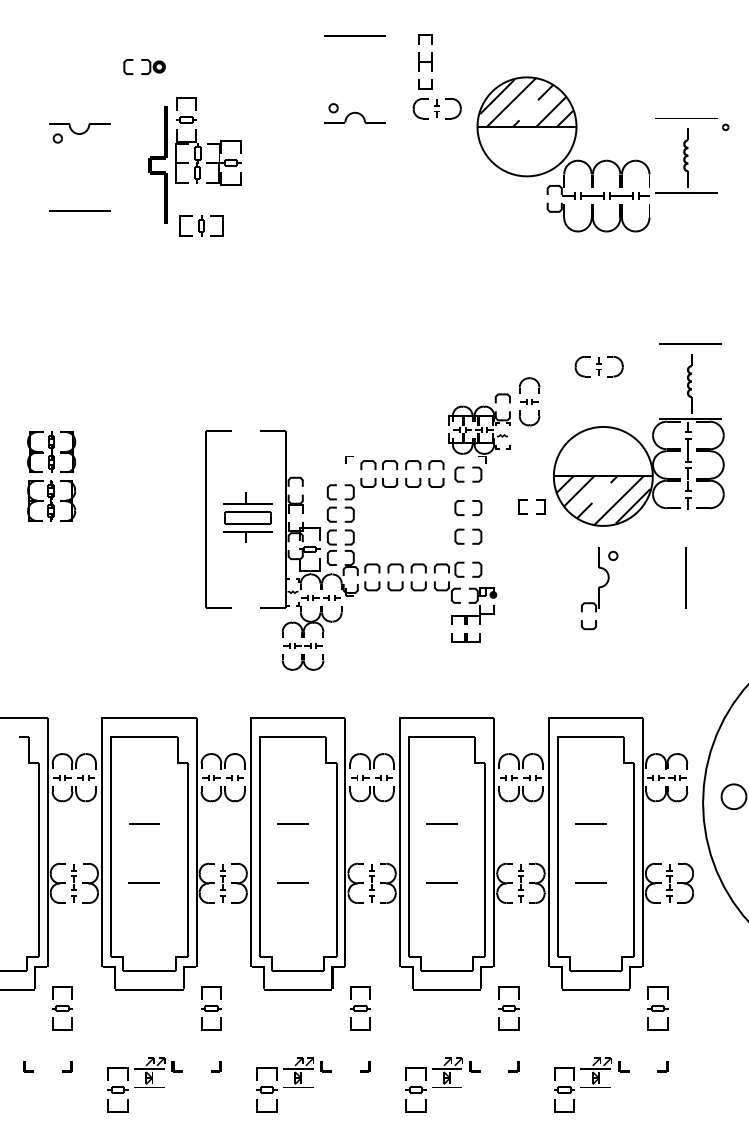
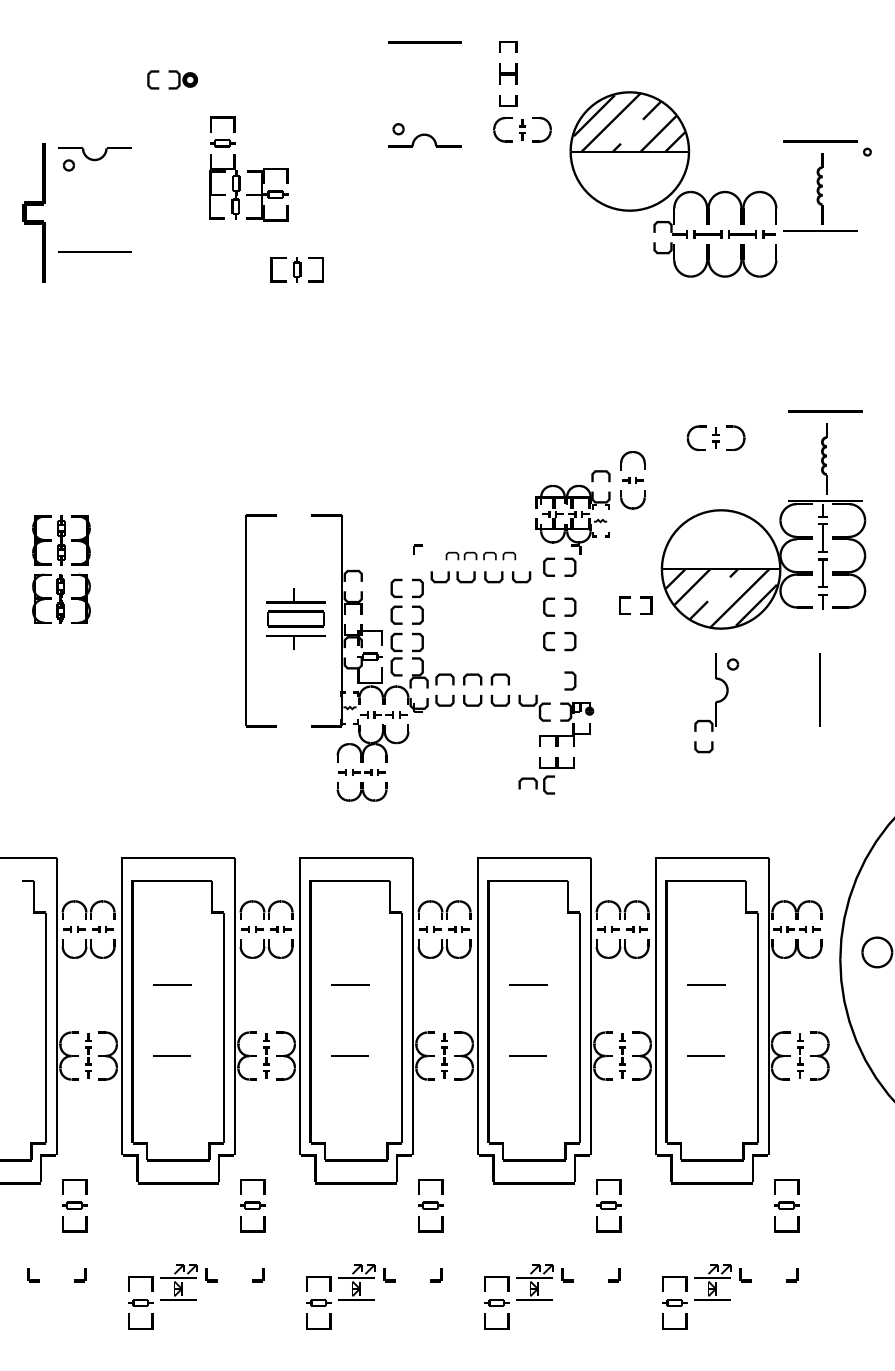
part: (157, 164) -> (33, 212), moved
part: (201, 225) -> (296, 269), moved
part: (402, 465) -> (480, 556), size x0.7
part: (449, 569) -> (537, 784), moved

